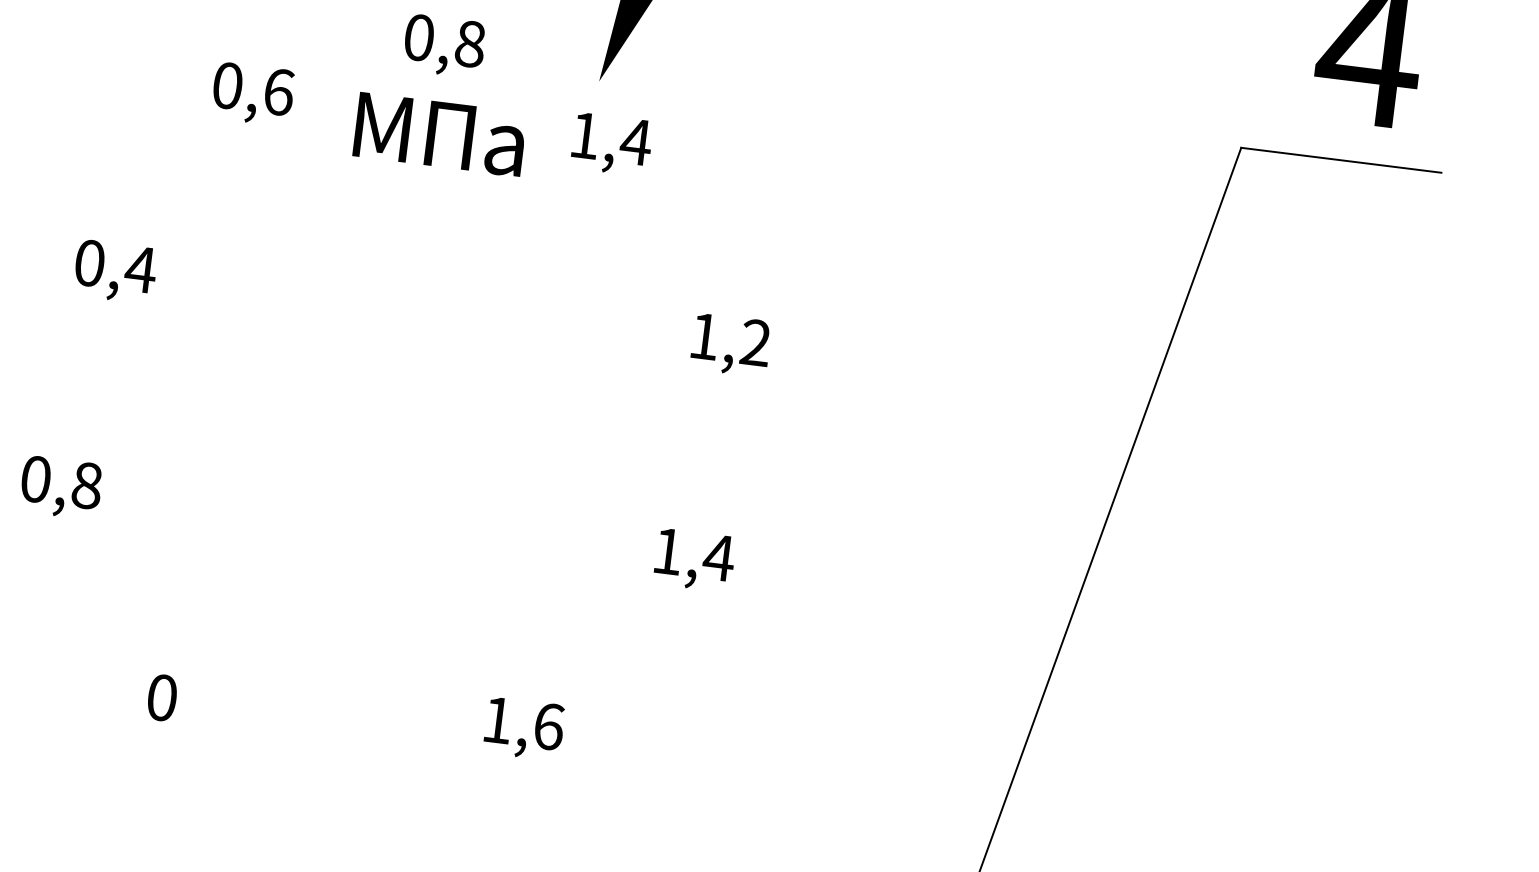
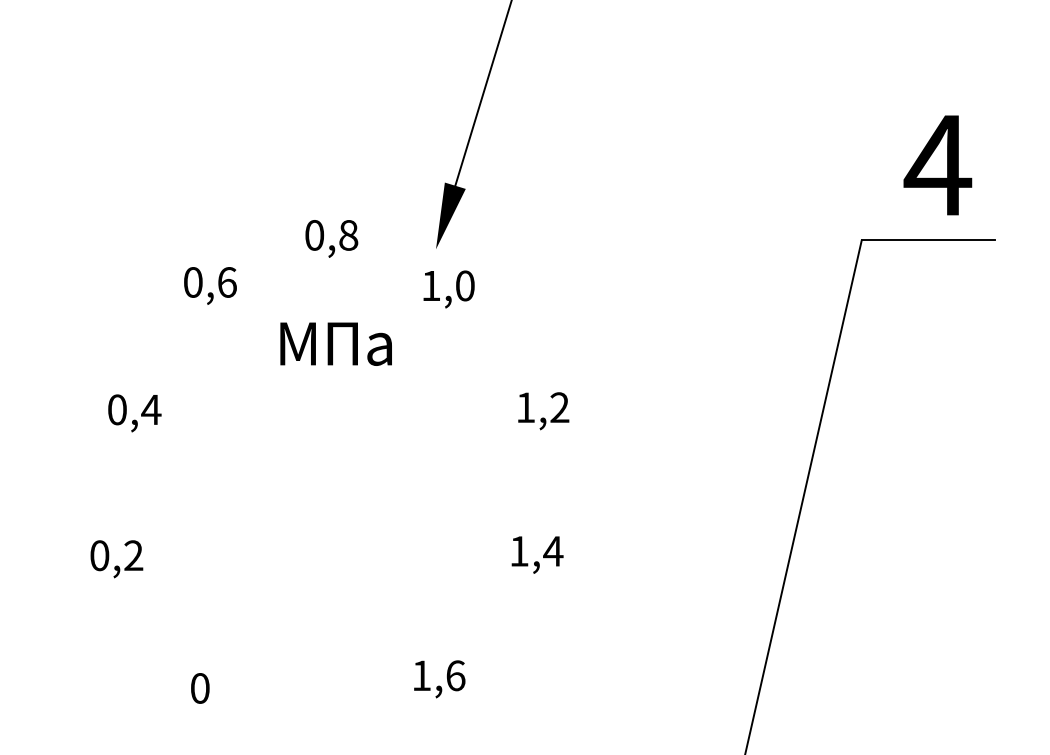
text: (439, 133) -> (335, 343), moved
text: (635, 141) -> (464, 285), 1,4 -> 1,0
text: (86, 485) -> (133, 555), 0,8 -> 0,2

